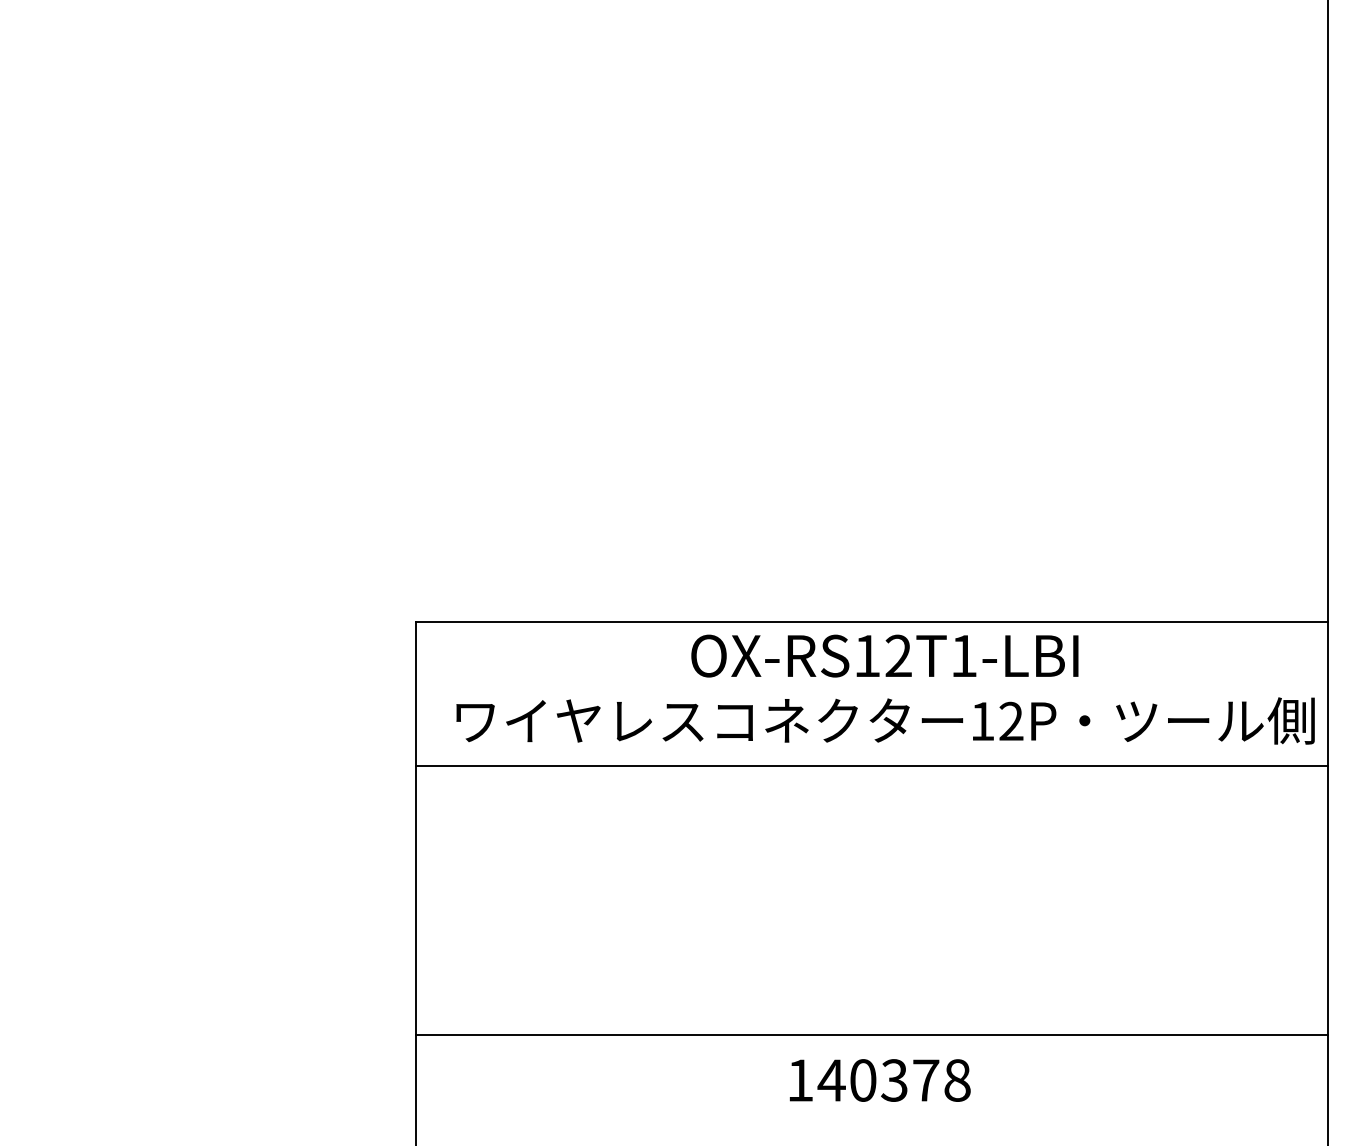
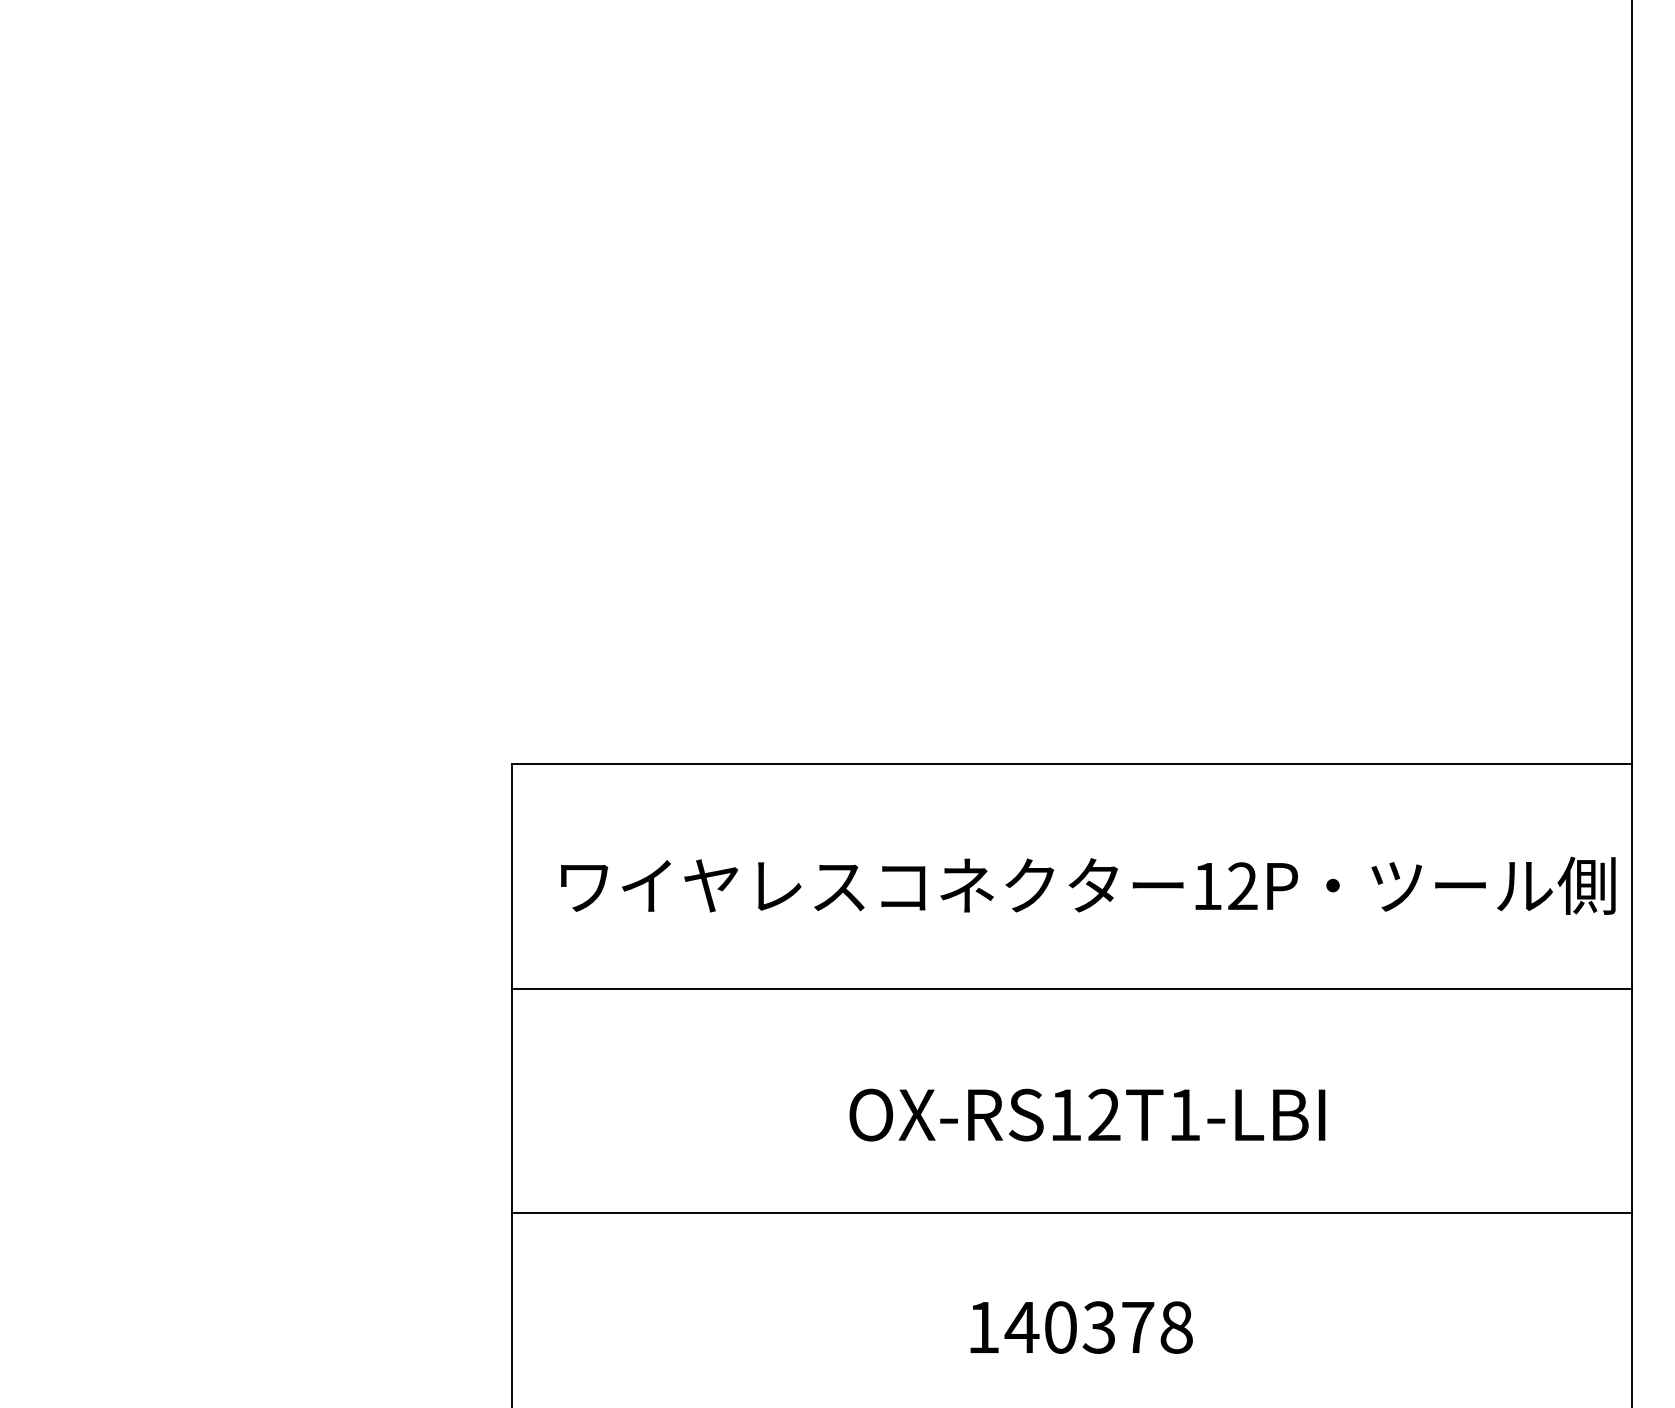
text: (884, 655) -> (1087, 1114), moved
line: (871, 766) -> (1071, 988), moved
line: (871, 1034) -> (1071, 1213), moved

